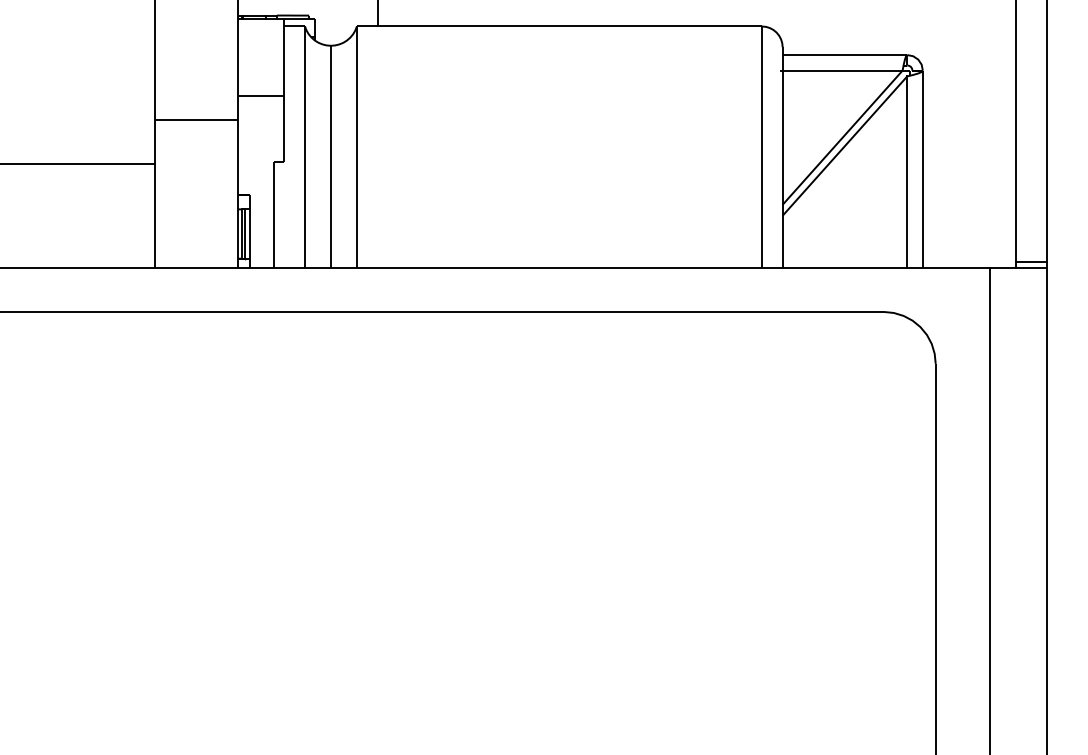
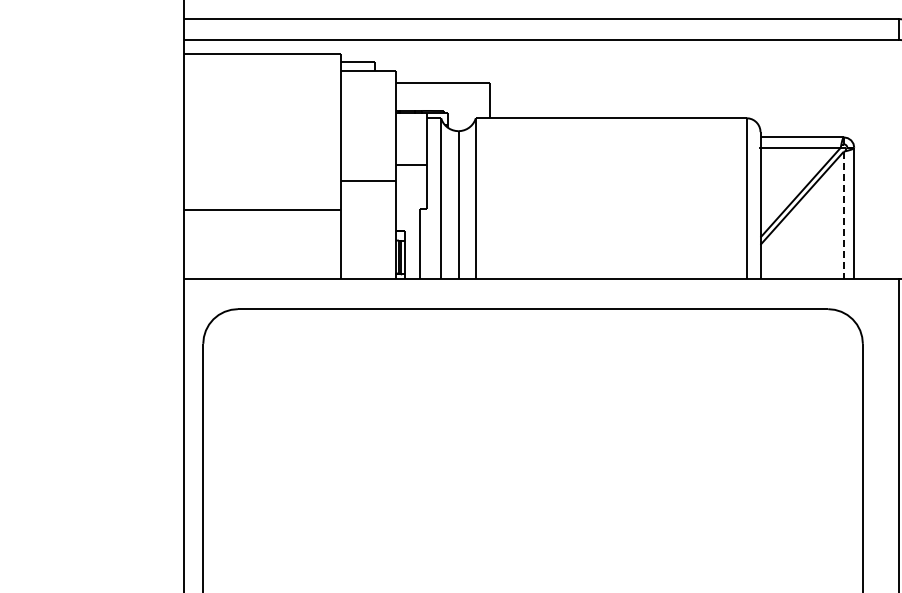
line: (906, 171) -> (843, 215), solid -> dashed

